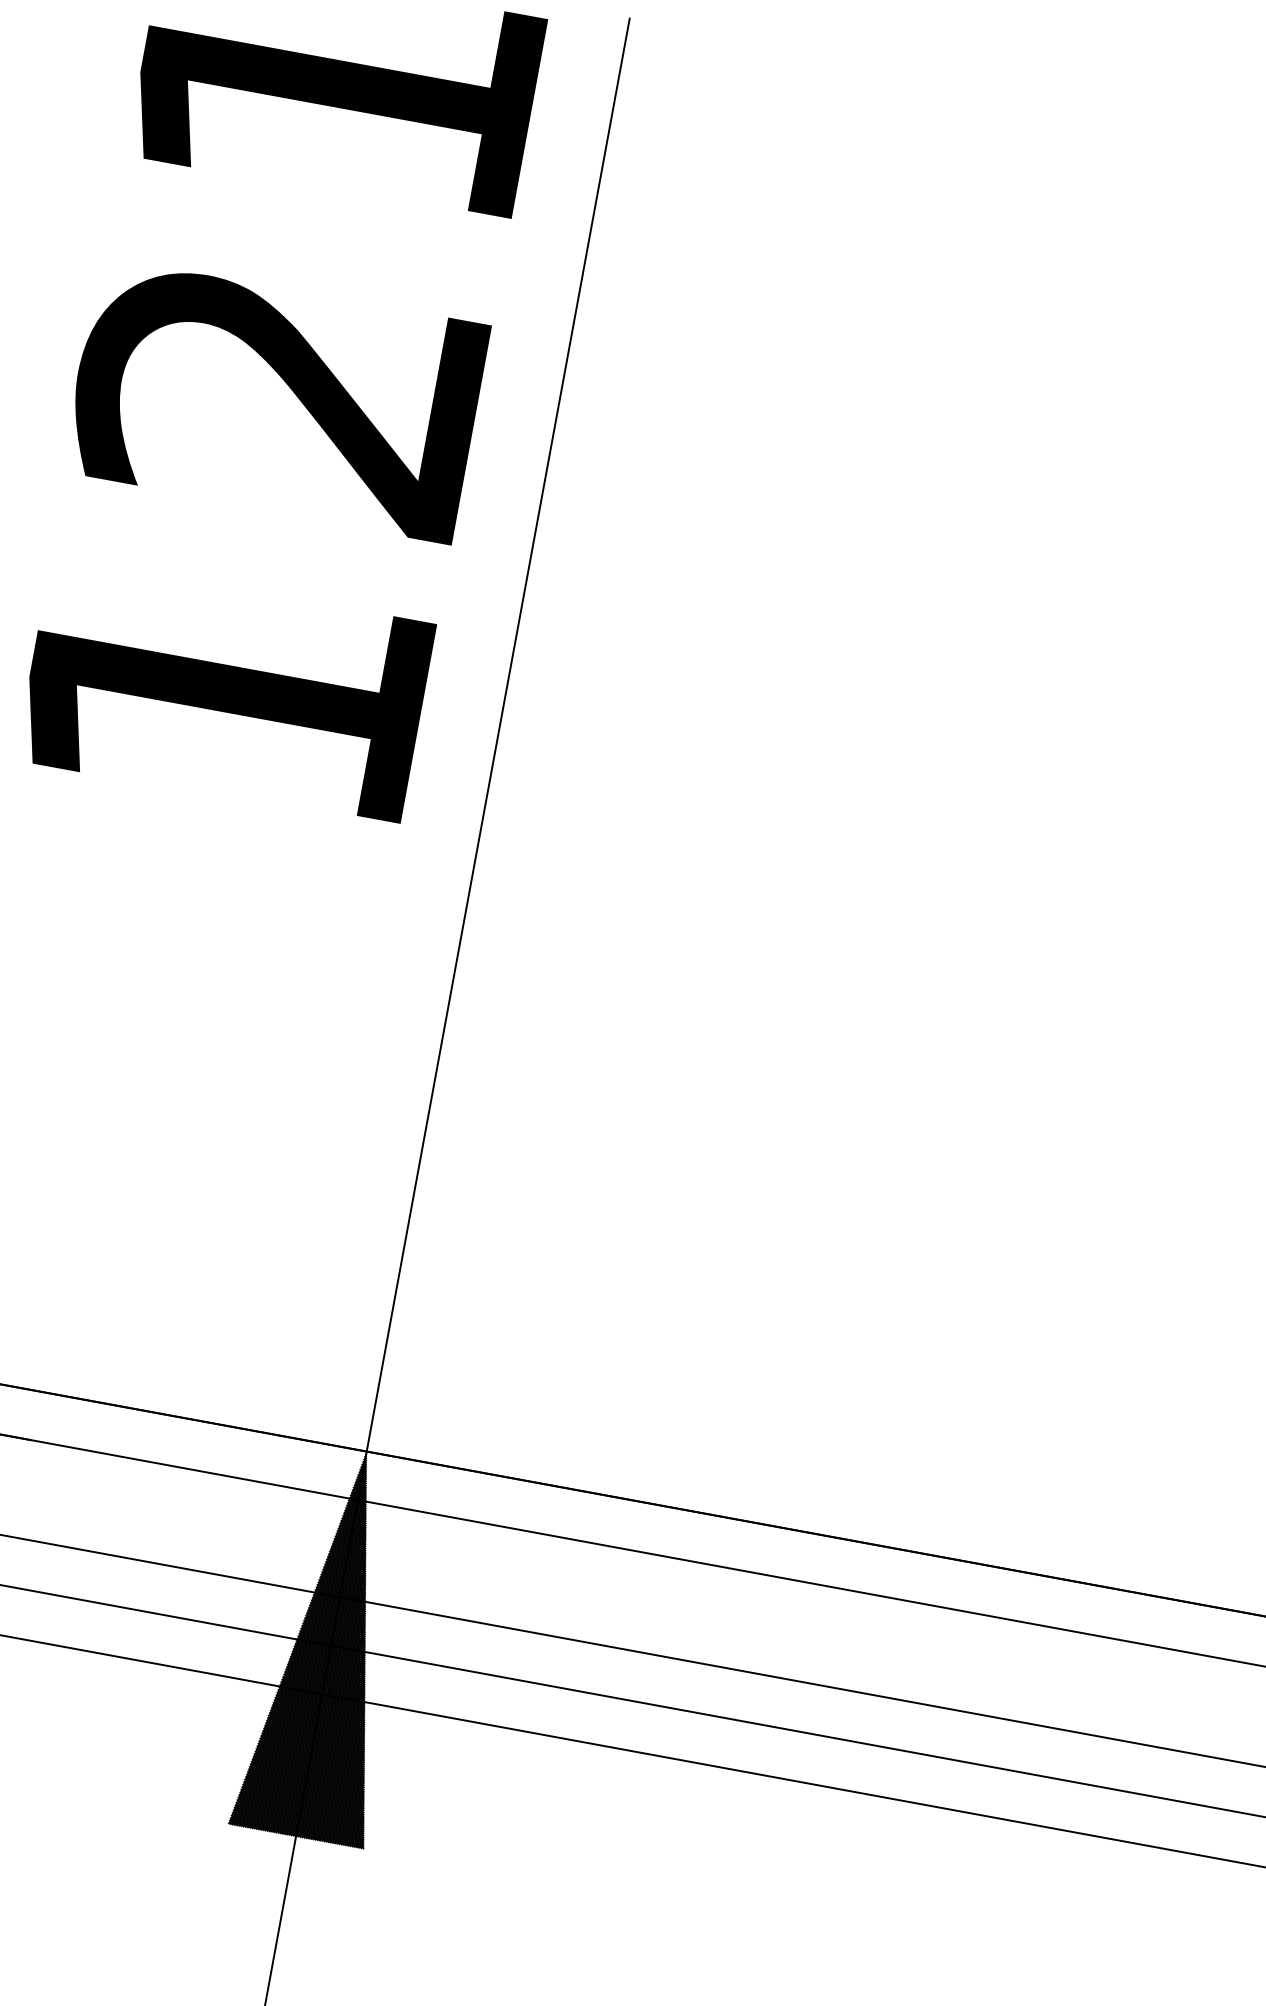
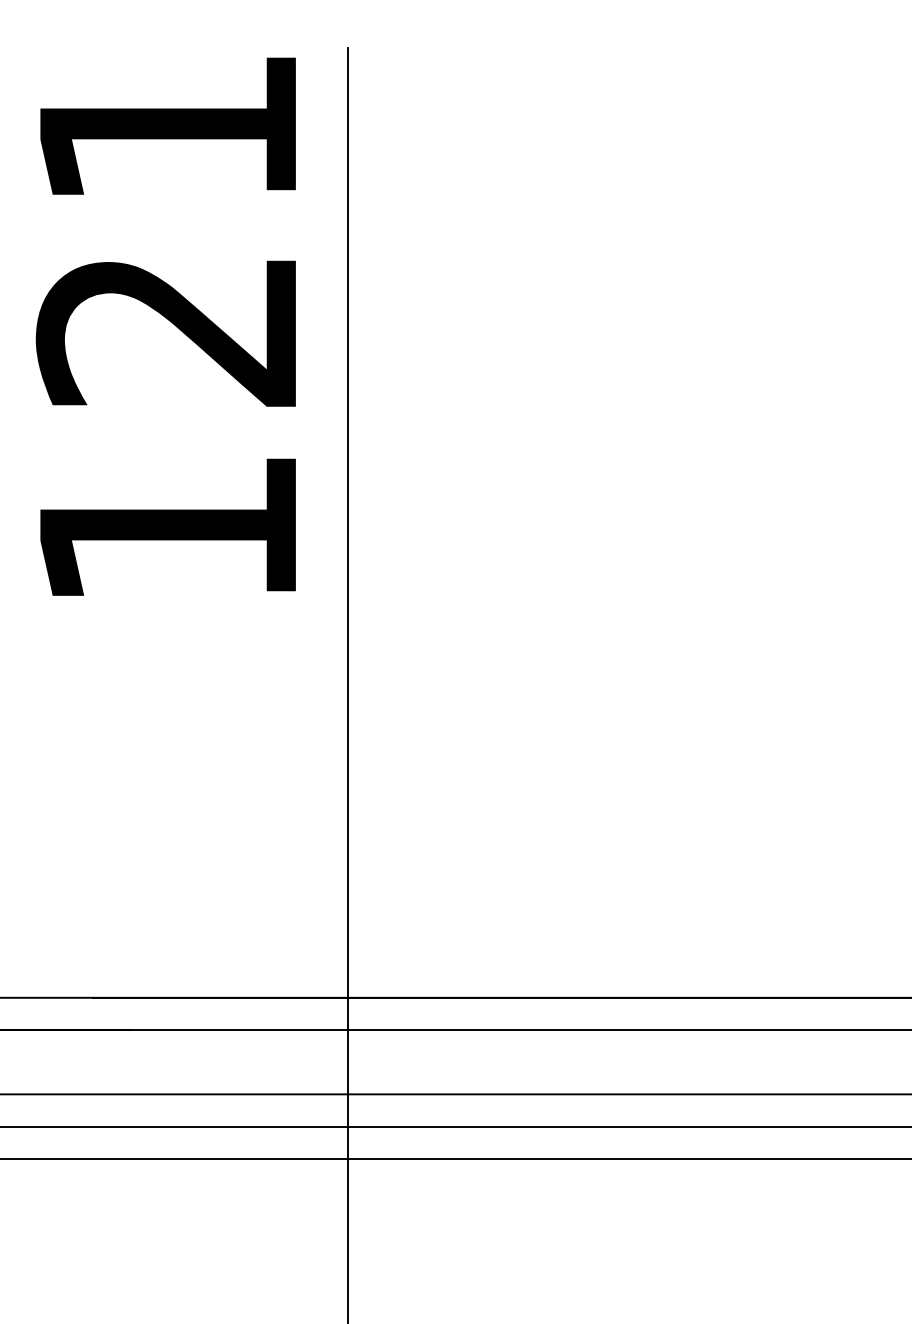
hatch: (330, 1643) -> (347, 1125), removed

